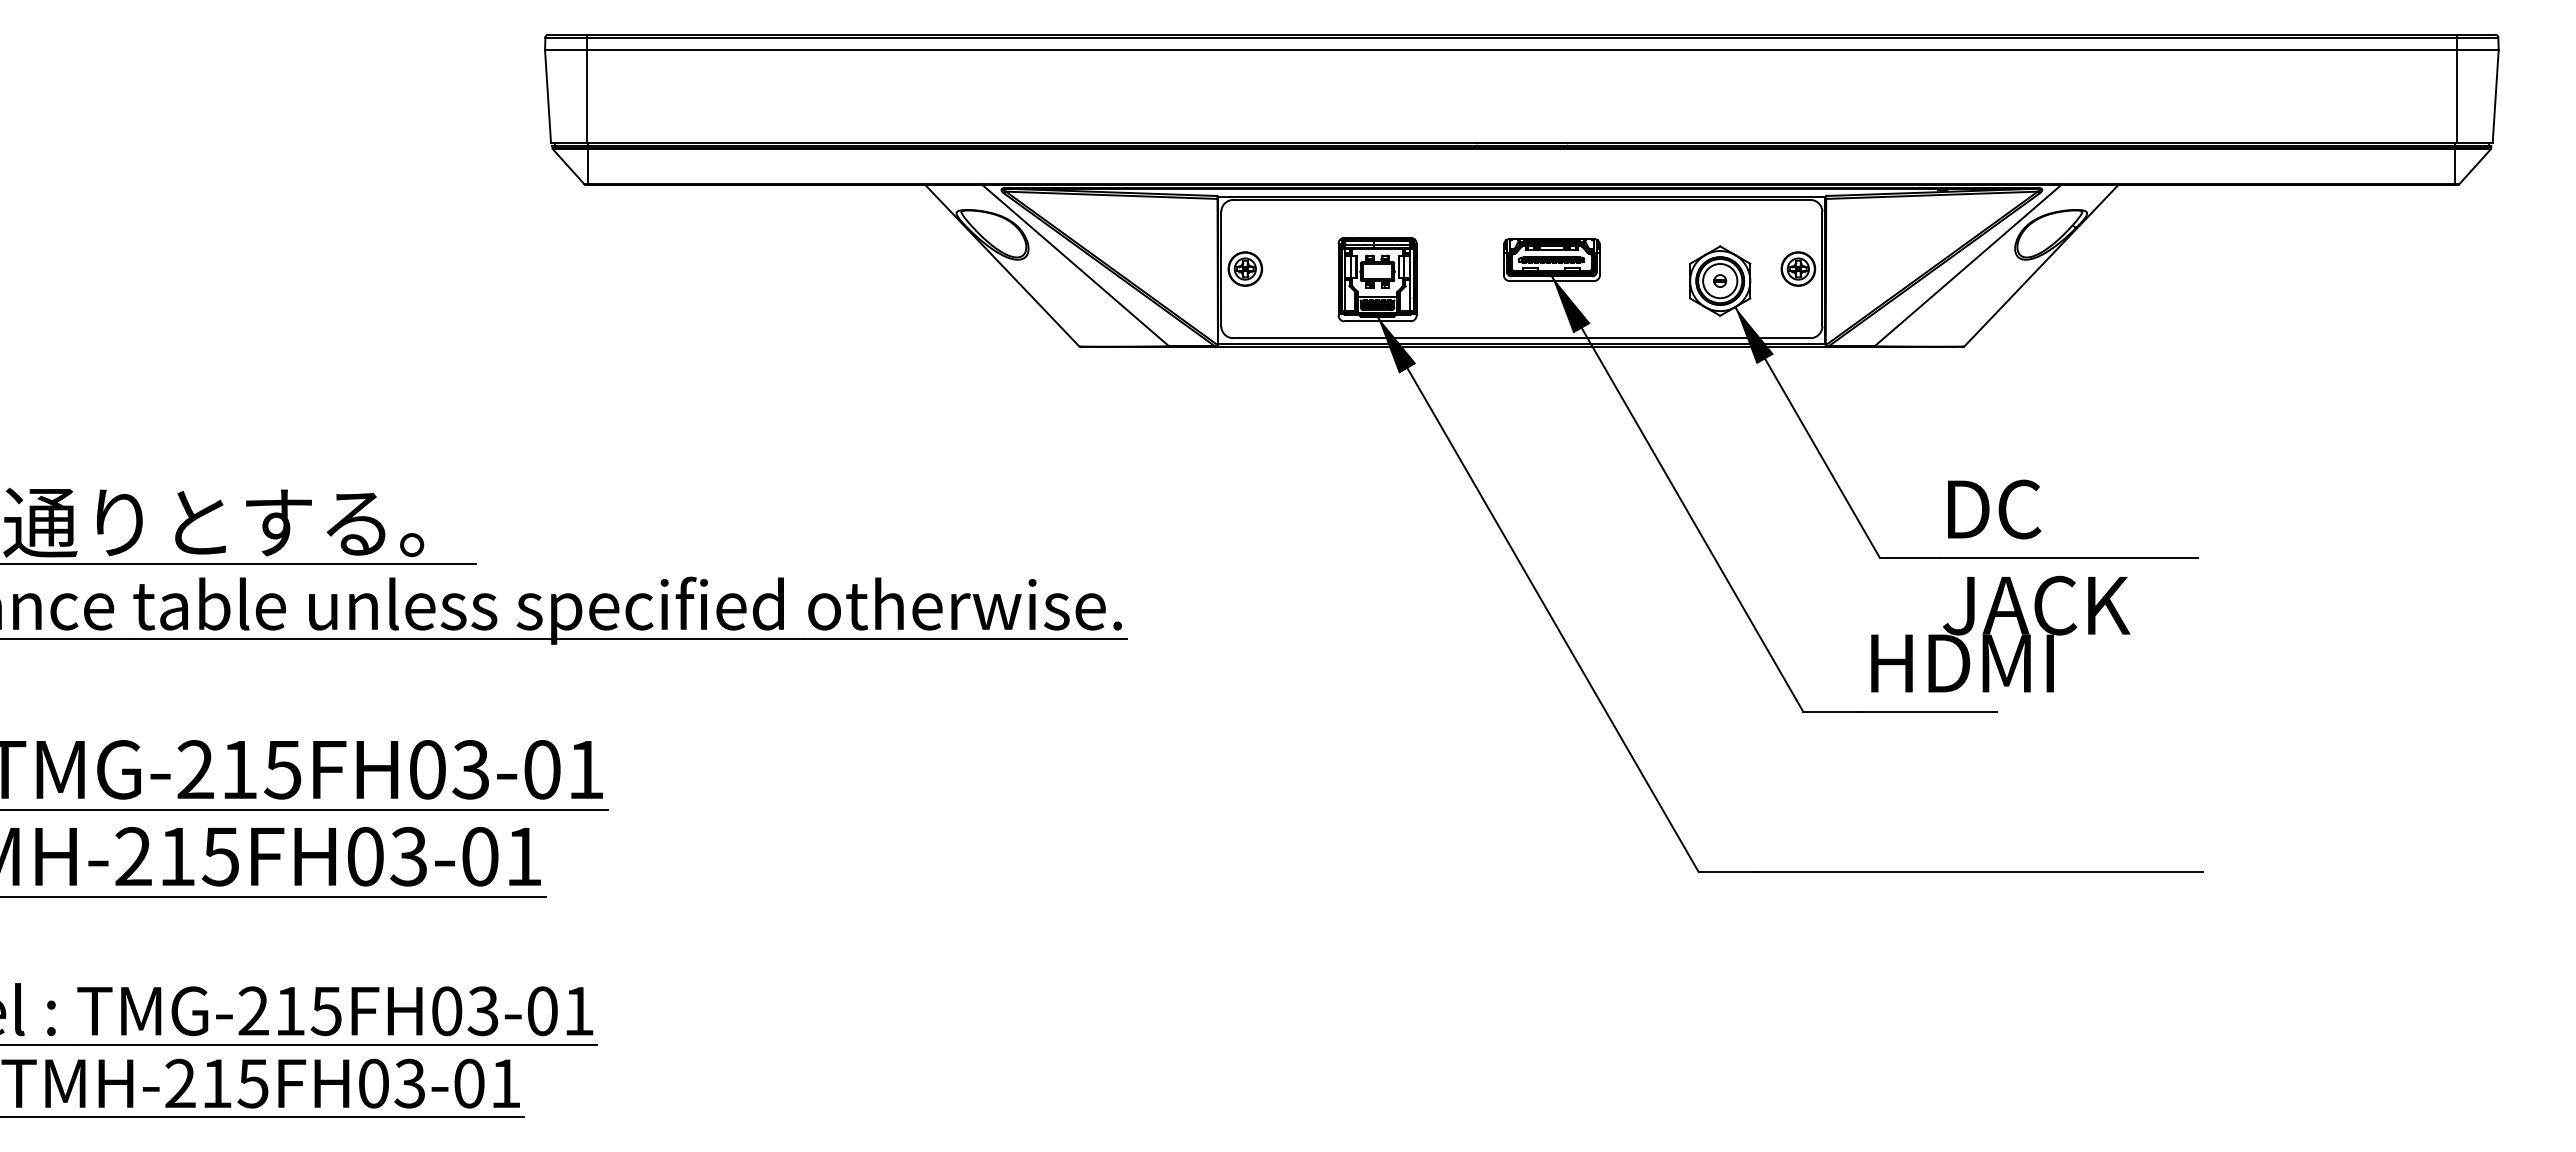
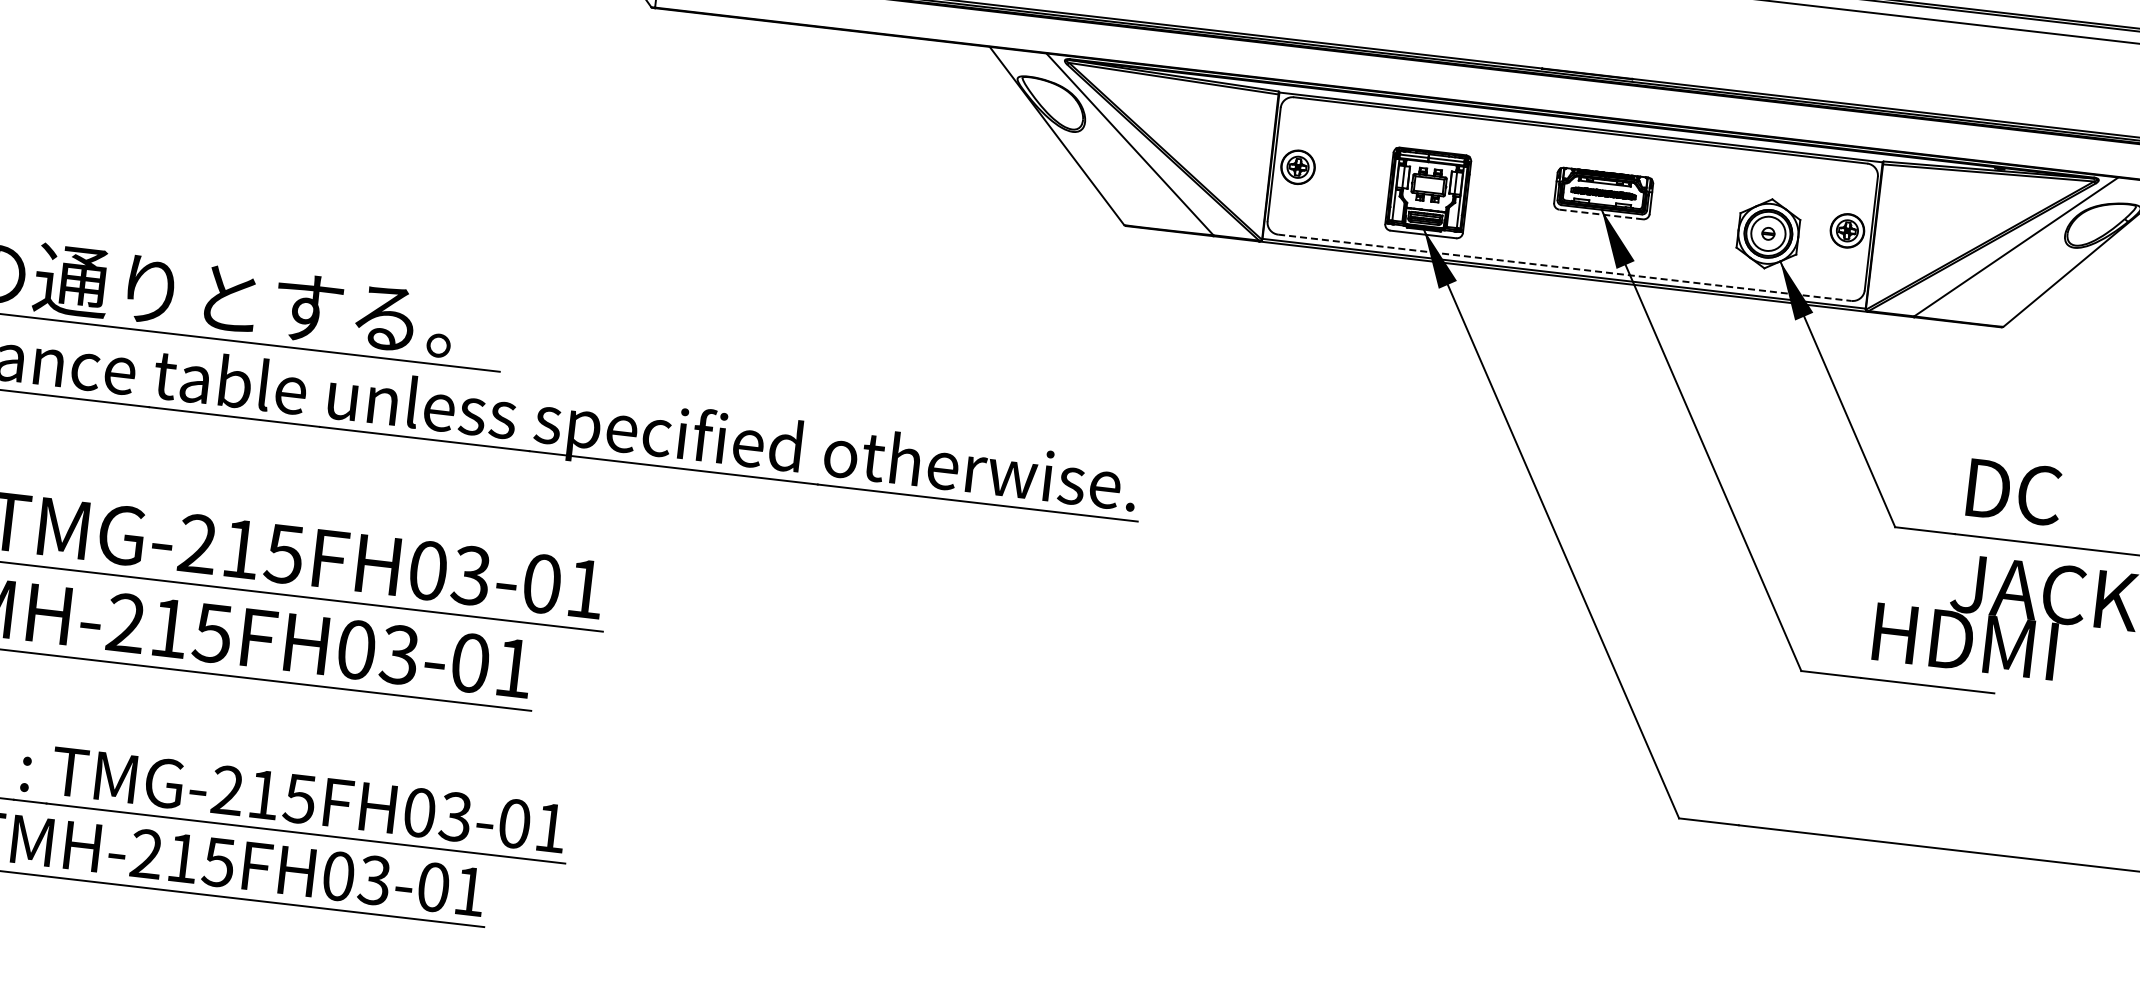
line: (1551, 281) -> (1600, 214), solid -> dashed
line: (1521, 338) -> (1564, 268), solid -> dashed

